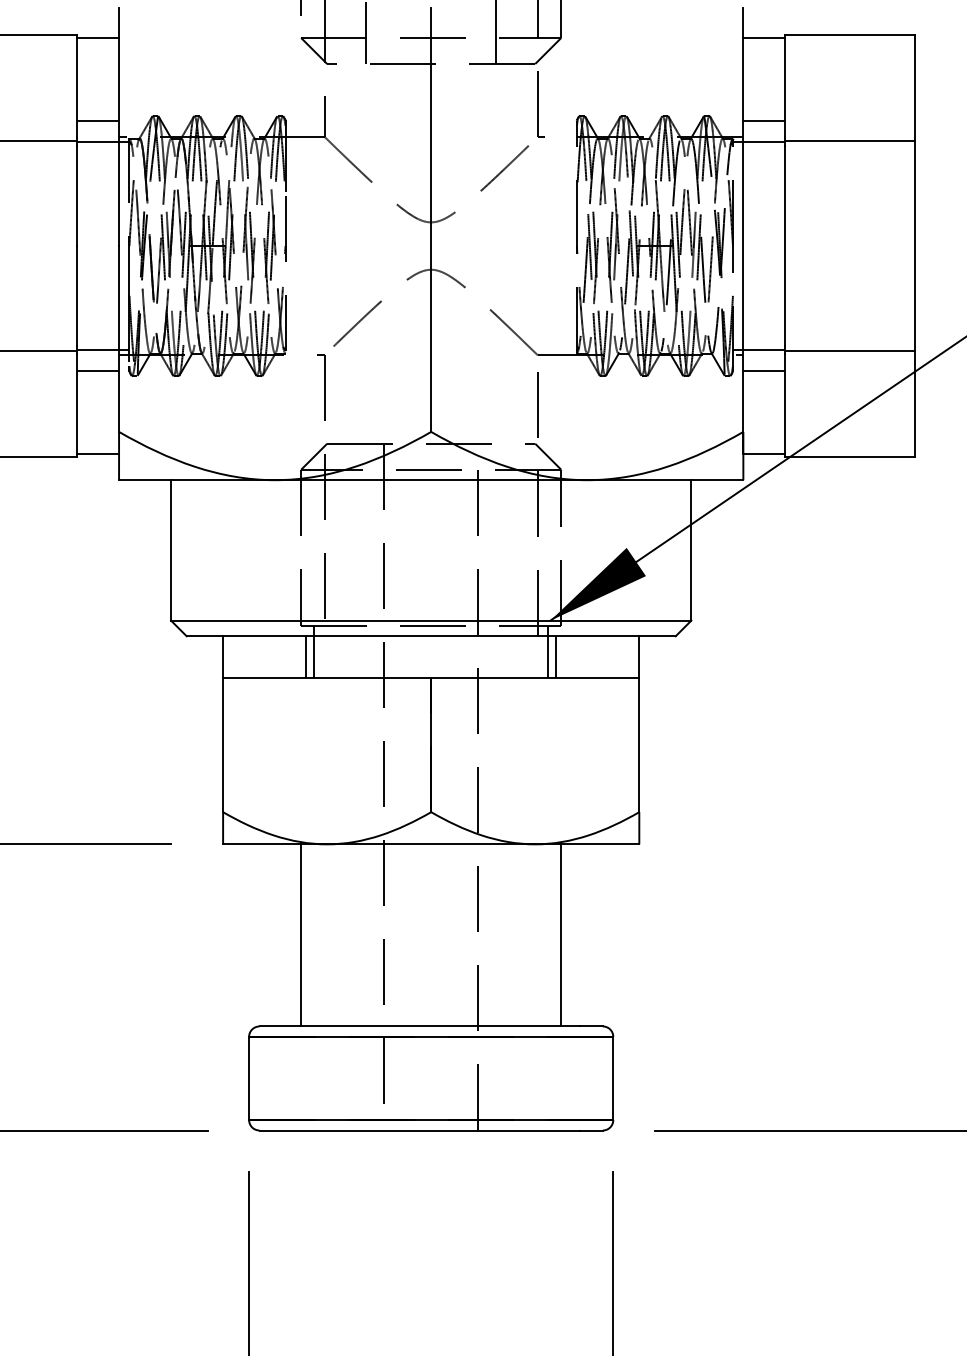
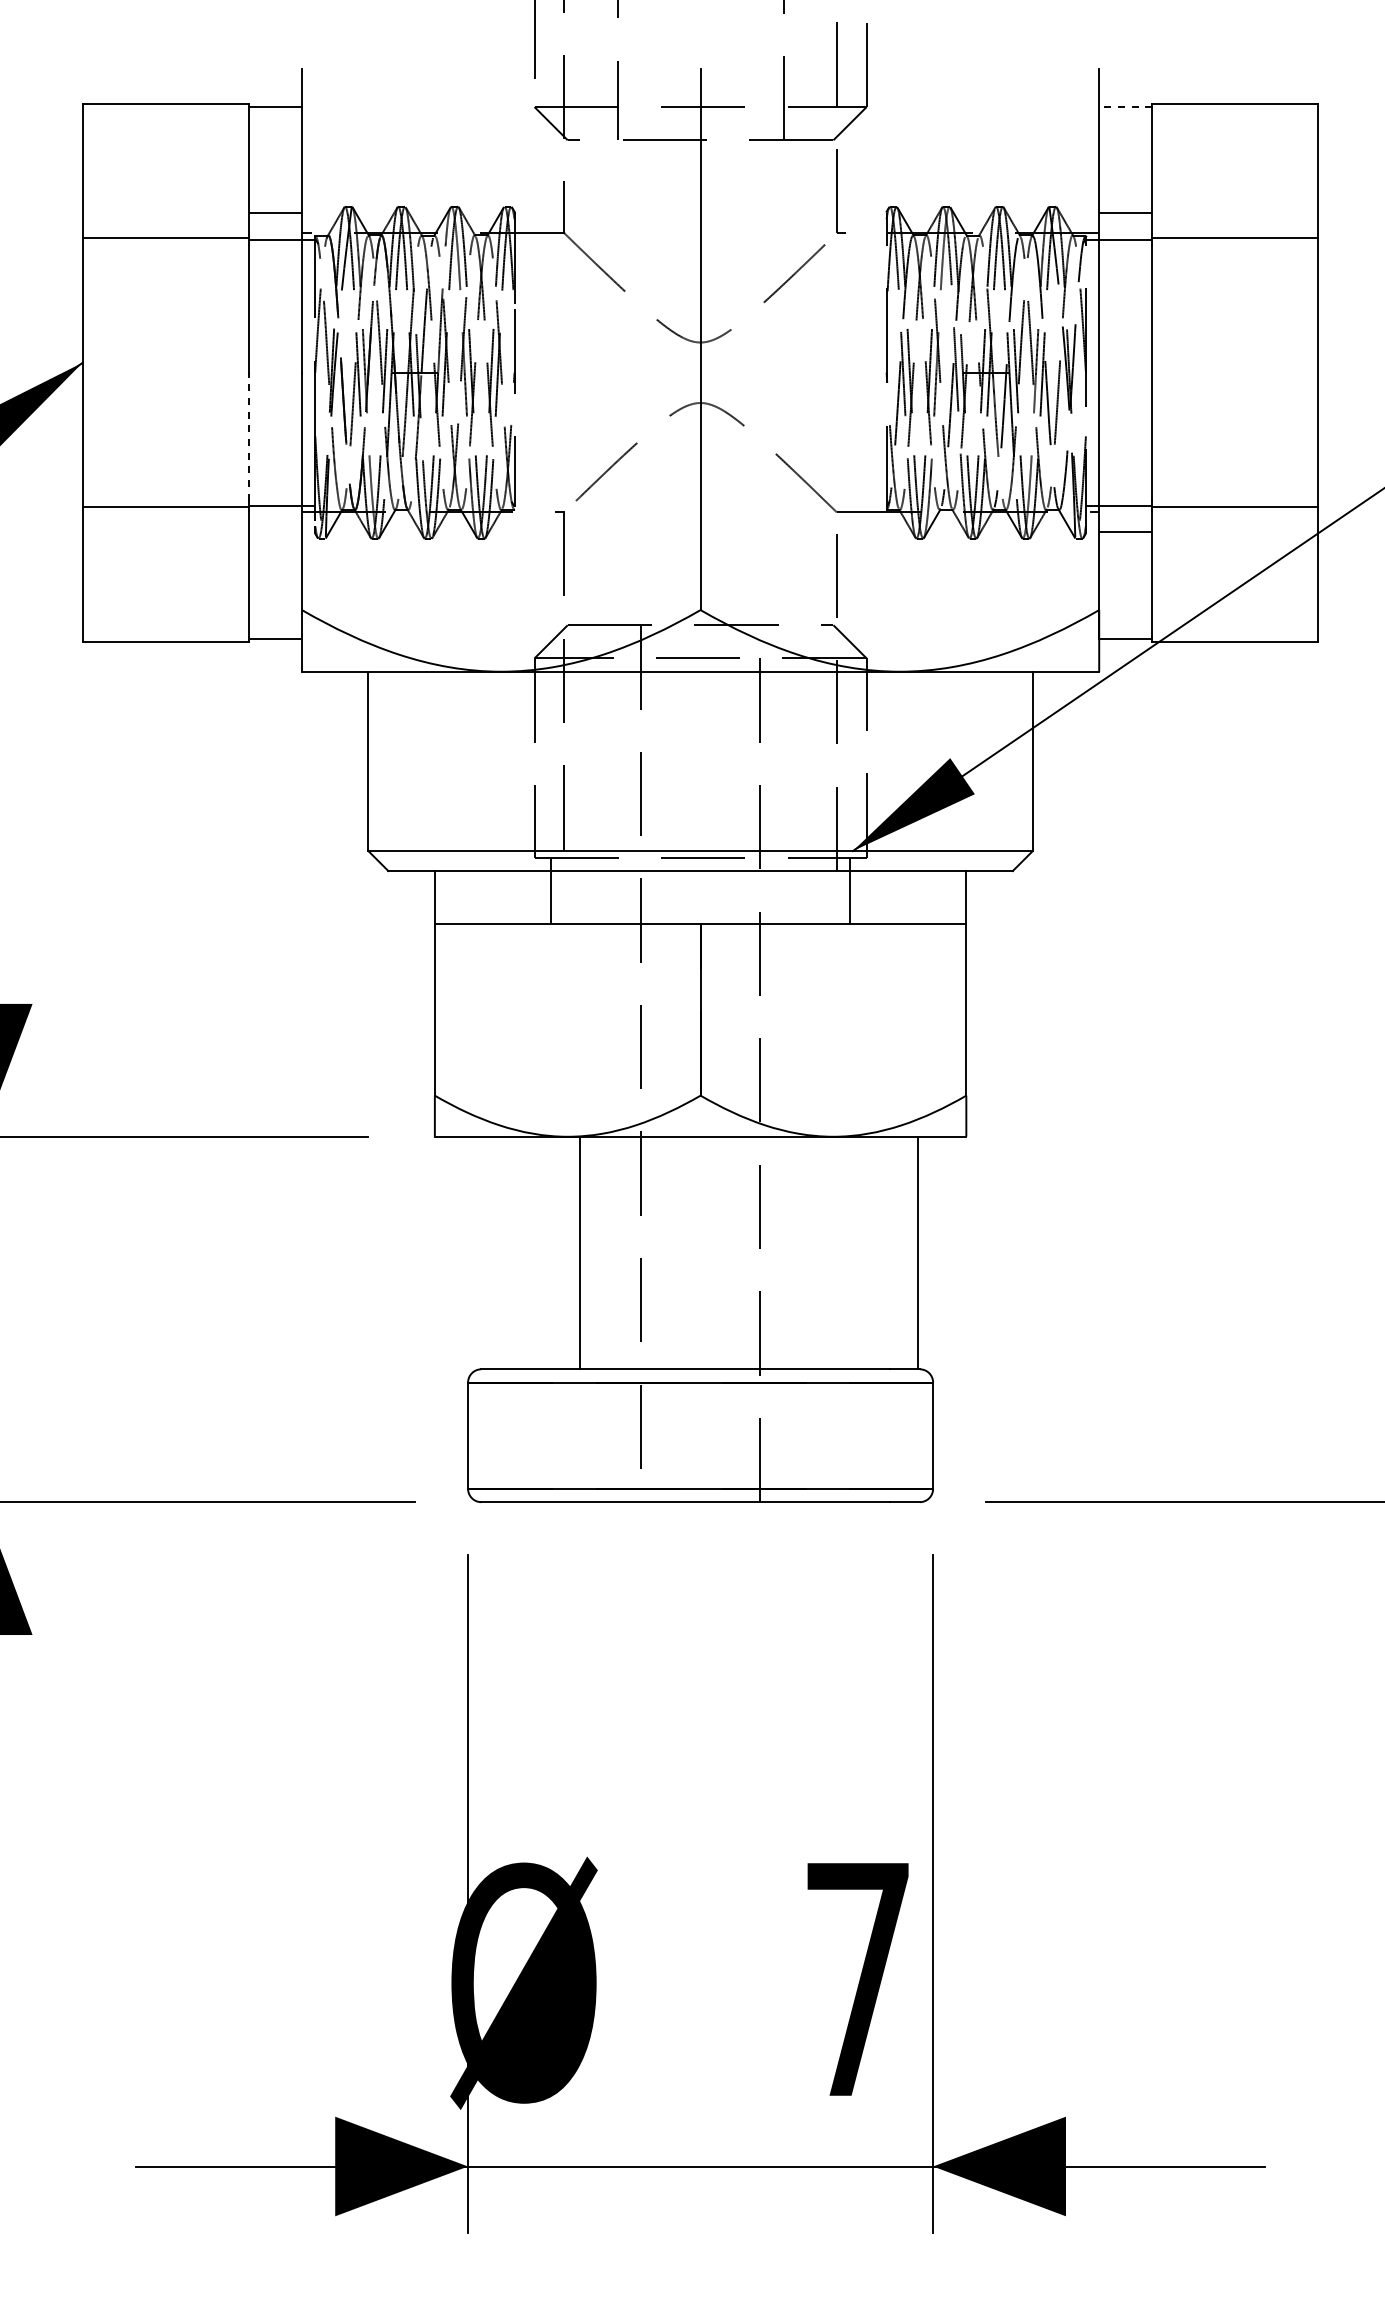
line: (763, 38) -> (1125, 107), solid -> dashed
line: (77, 295) -> (248, 436), solid -> dashed
line: (97, 371) -> (274, 532), removed
line: (306, 656) -> (541, 897), removed
line: (556, 656) -> (860, 897), removed
line: (301, 934) -> (579, 1252), moved
line: (561, 934) -> (917, 1252), moved

